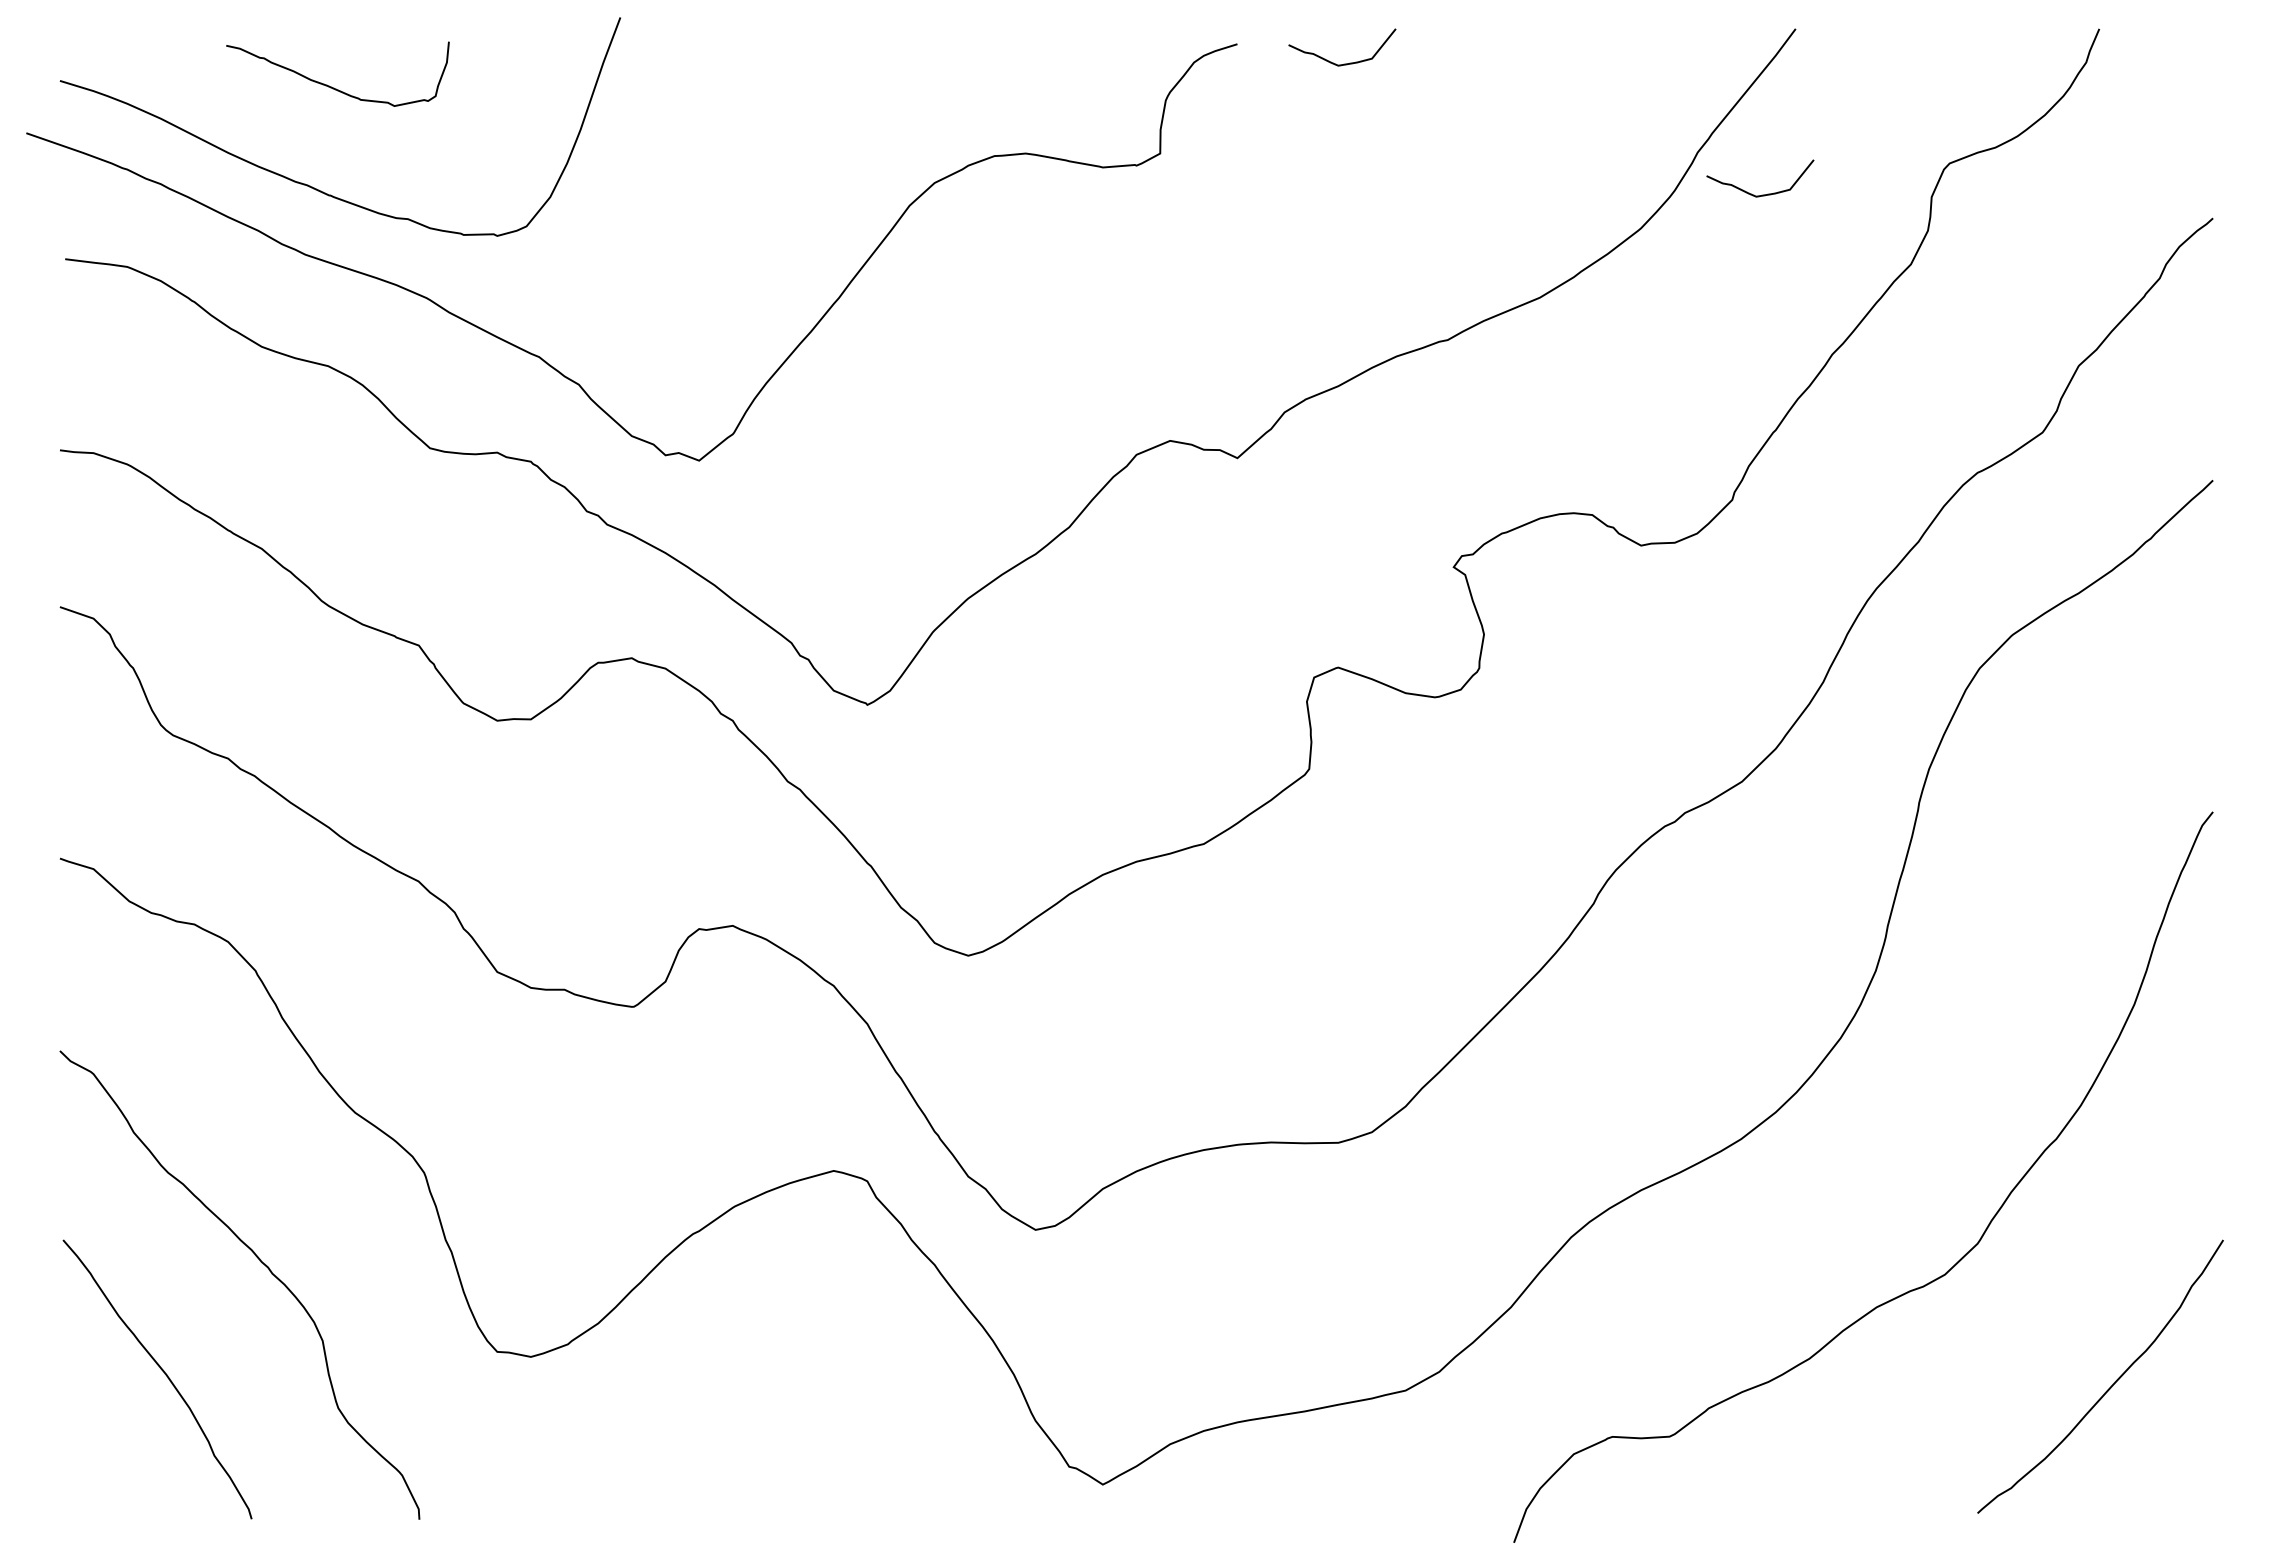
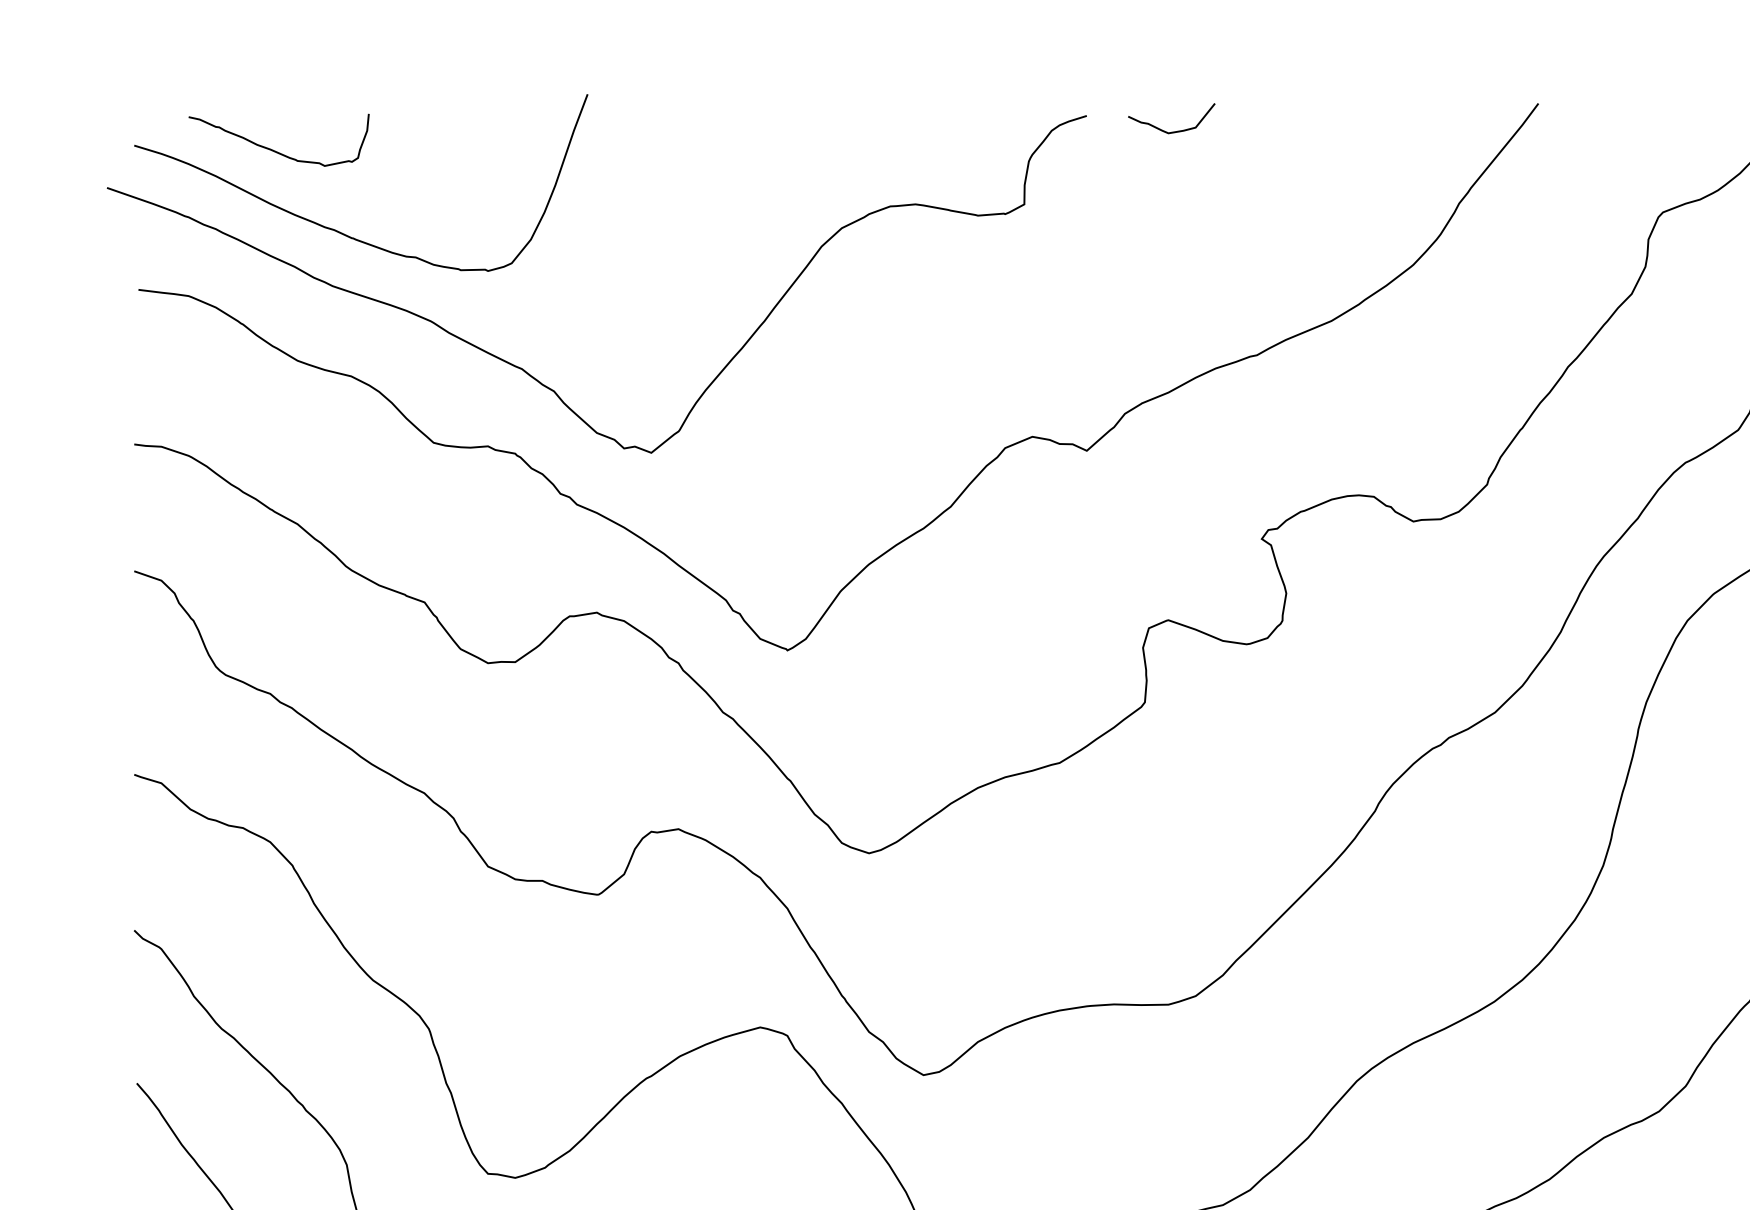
curve: (331, 86) -> (273, 150), moved
curve: (1762, 194) -> (1511, 237), removed

